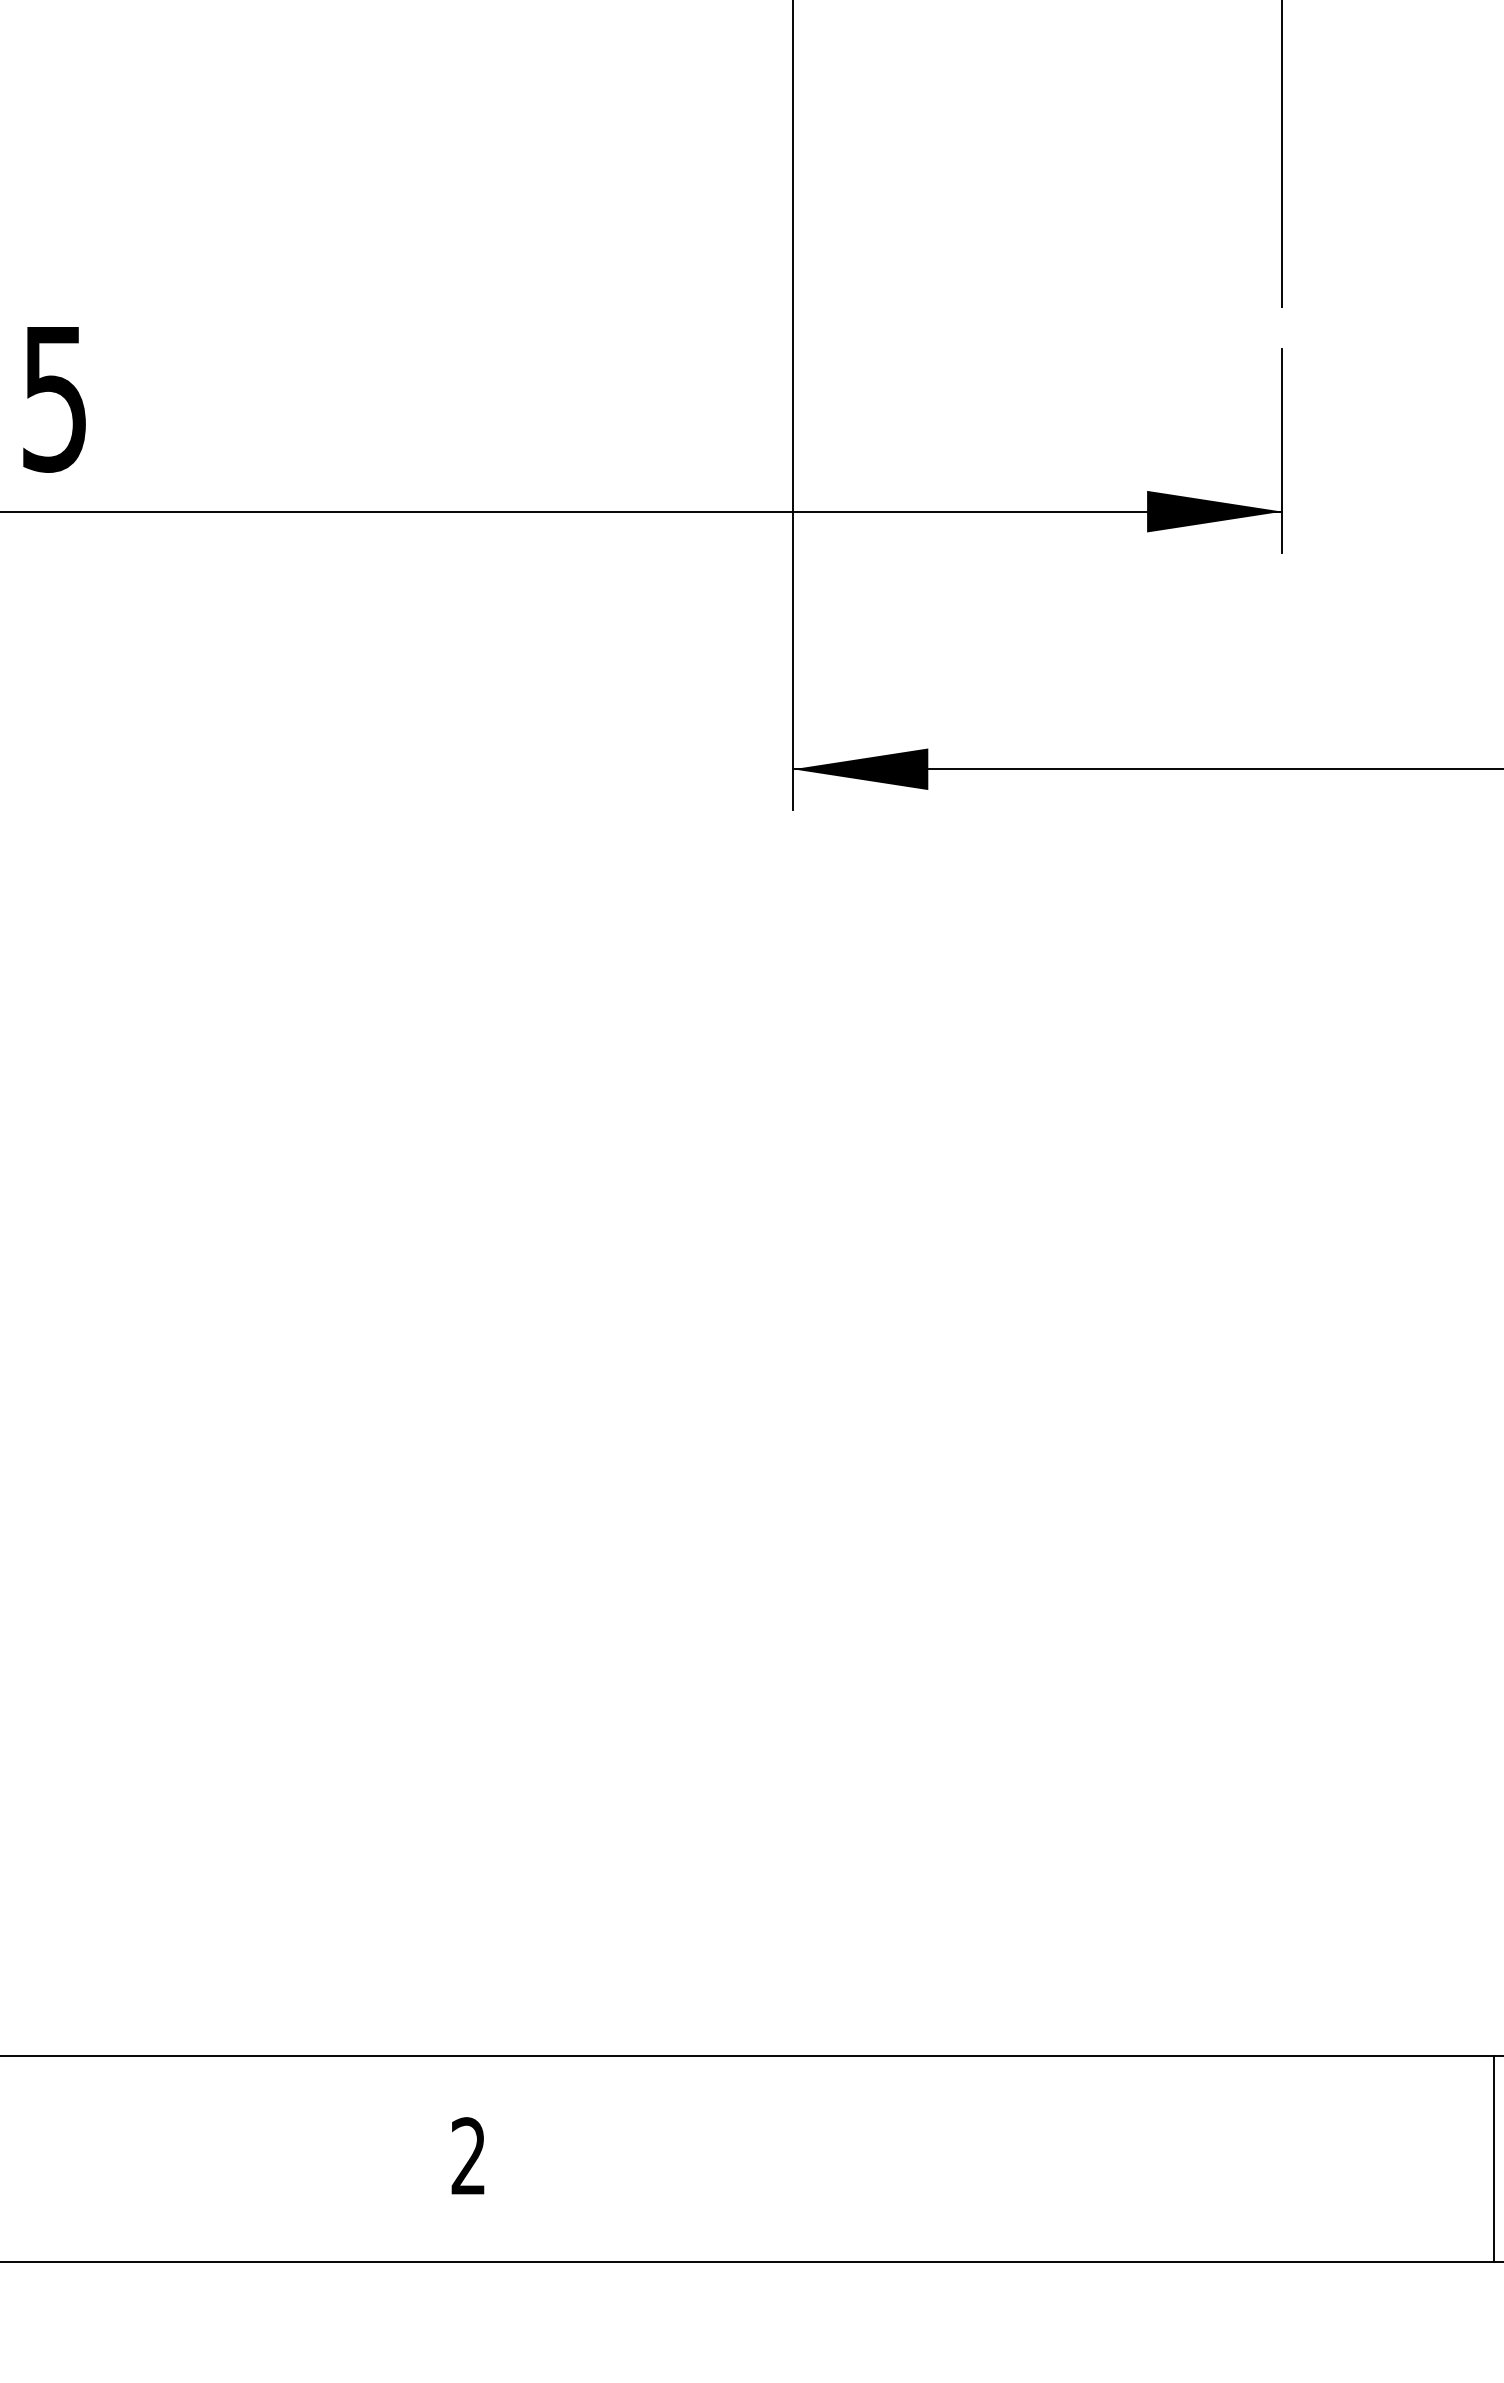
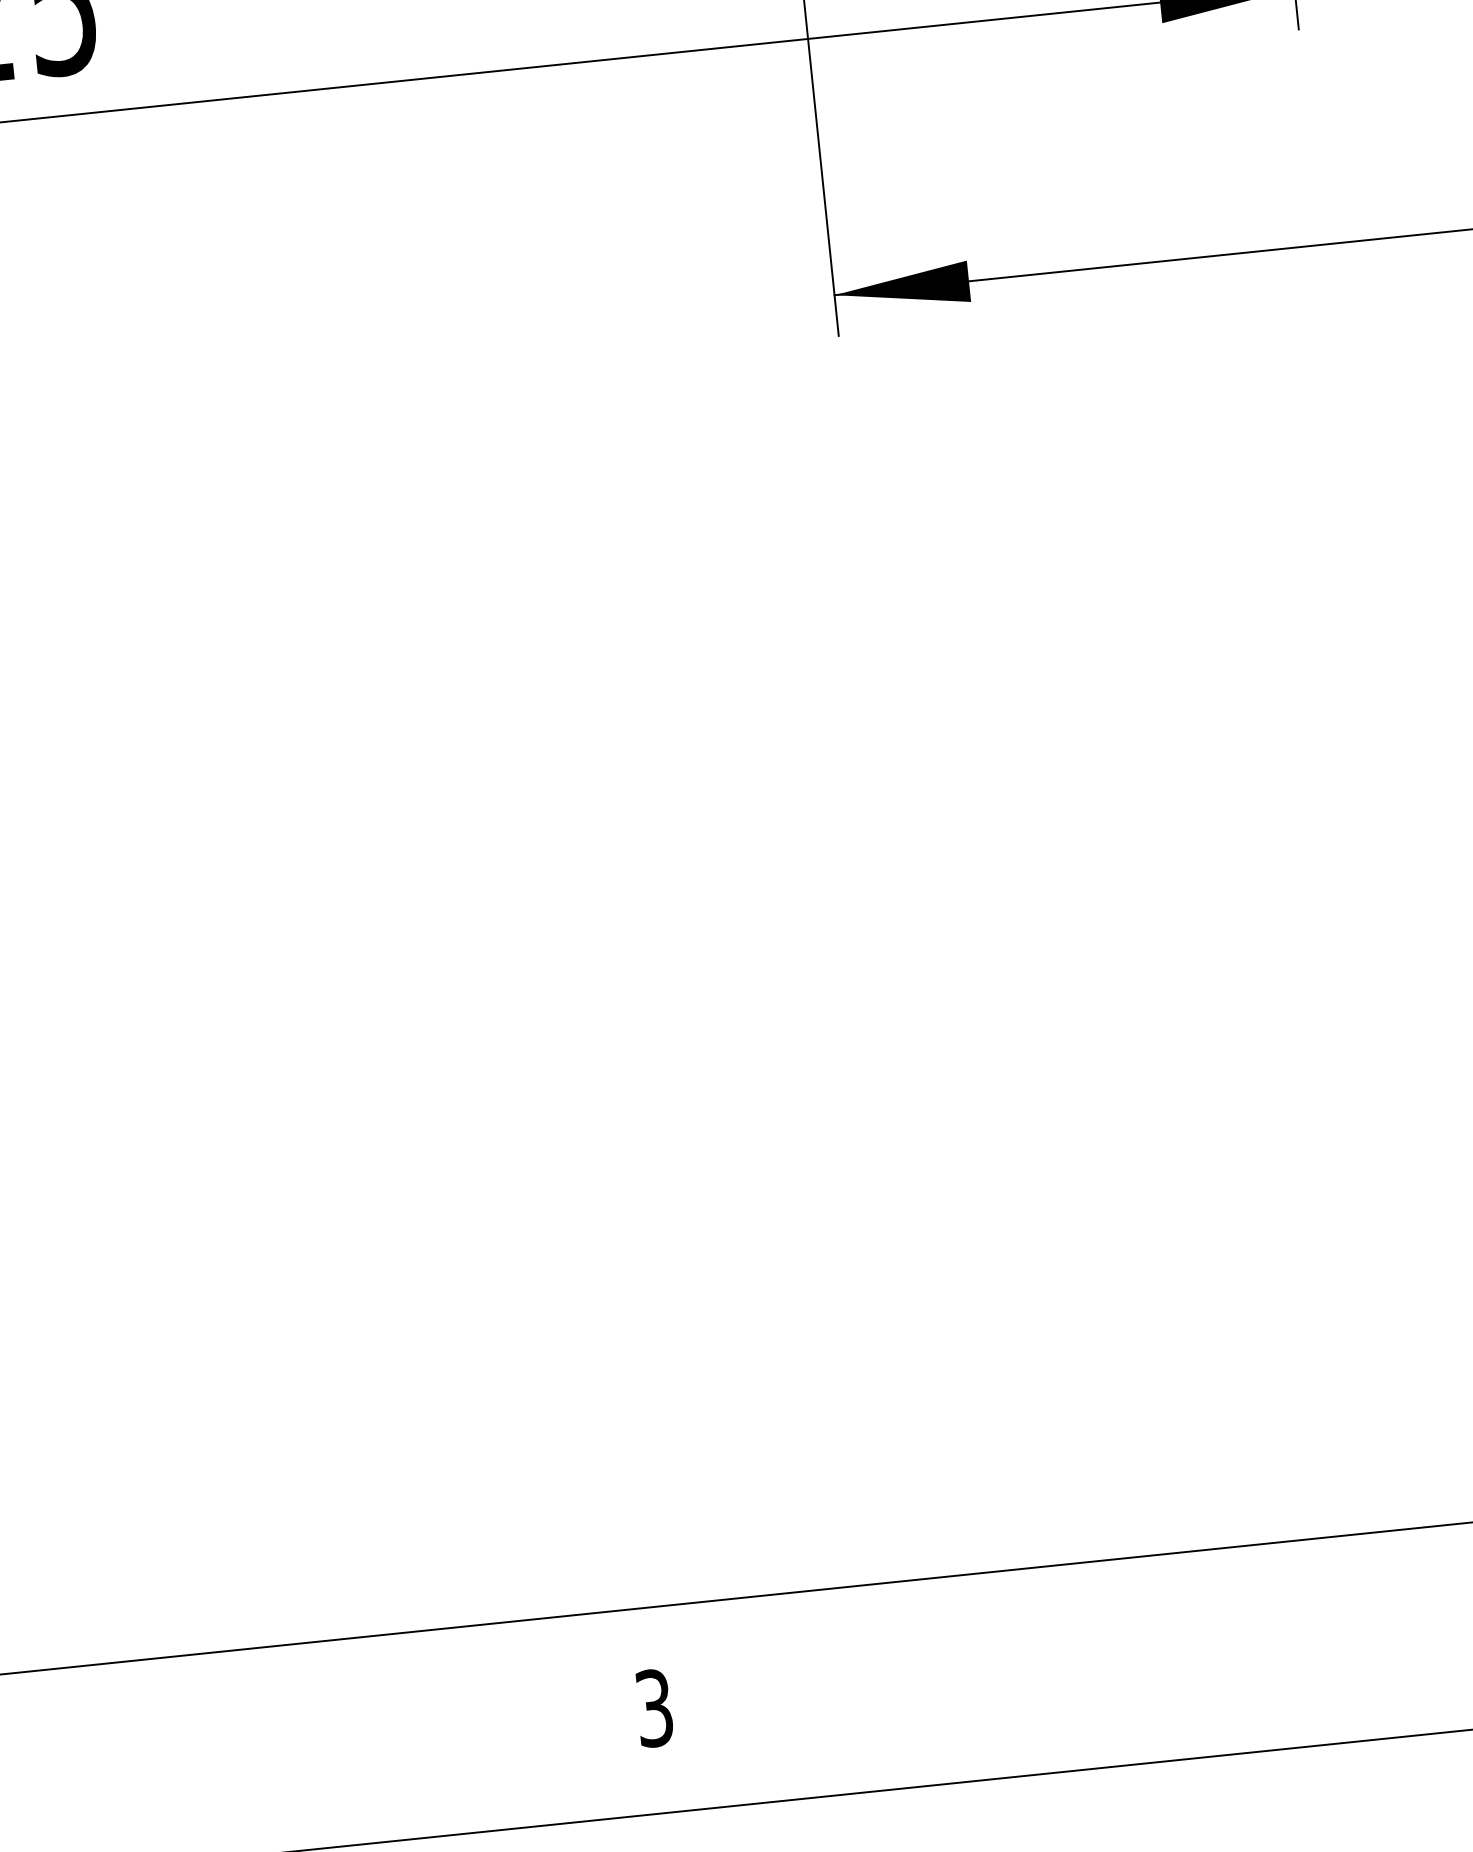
text: (468, 2156) -> (654, 1708), 2 -> 3

